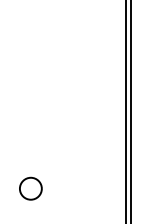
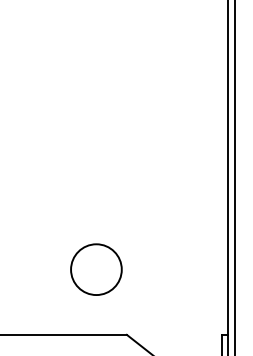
circle: (30, 188) -> (96, 269), size x1.67

